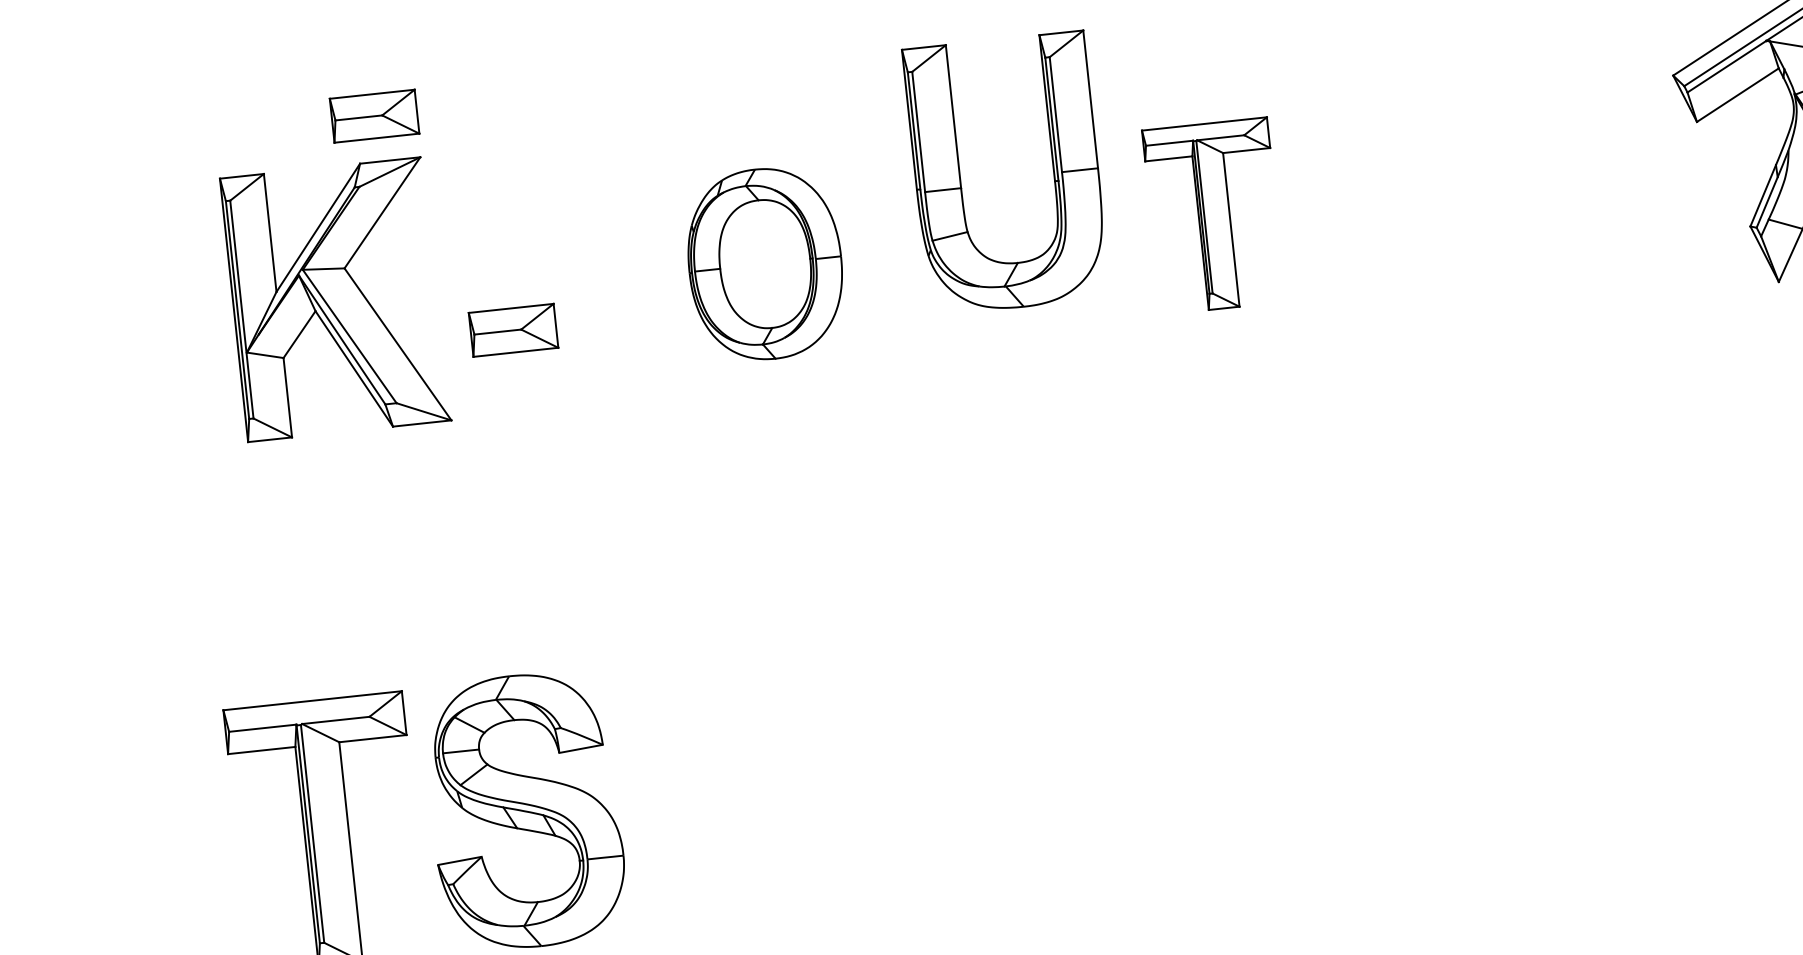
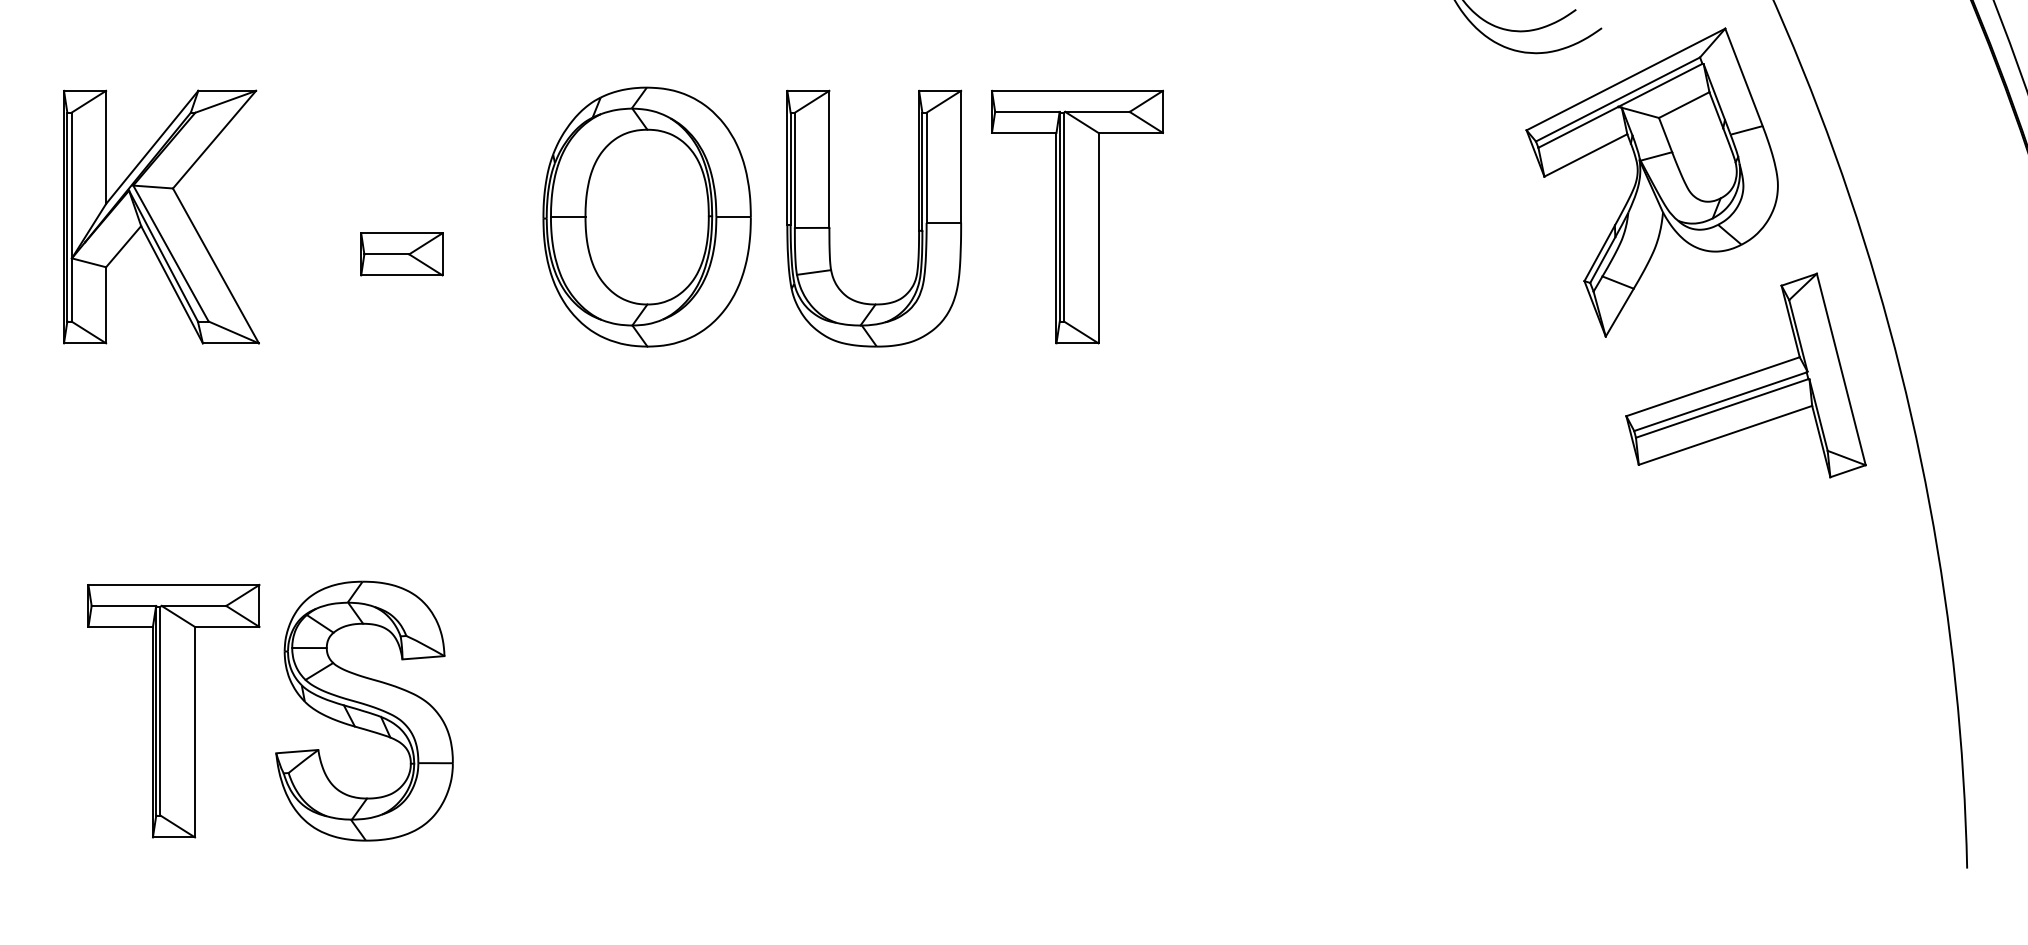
part: (374, 116) -> (291, 37), removed
part: (1053, 168) -> (918, 218), moved
part: (1214, 215) -> (1077, 216), size x1.43
part: (764, 263) -> (646, 216), size x1.43
part: (335, 298) -> (161, 216), moved

